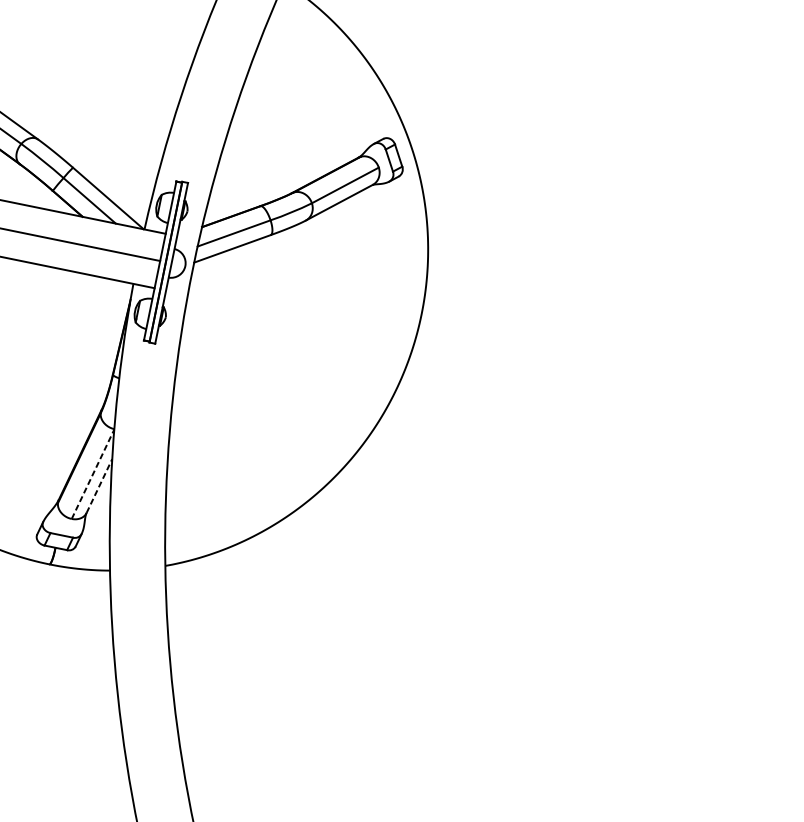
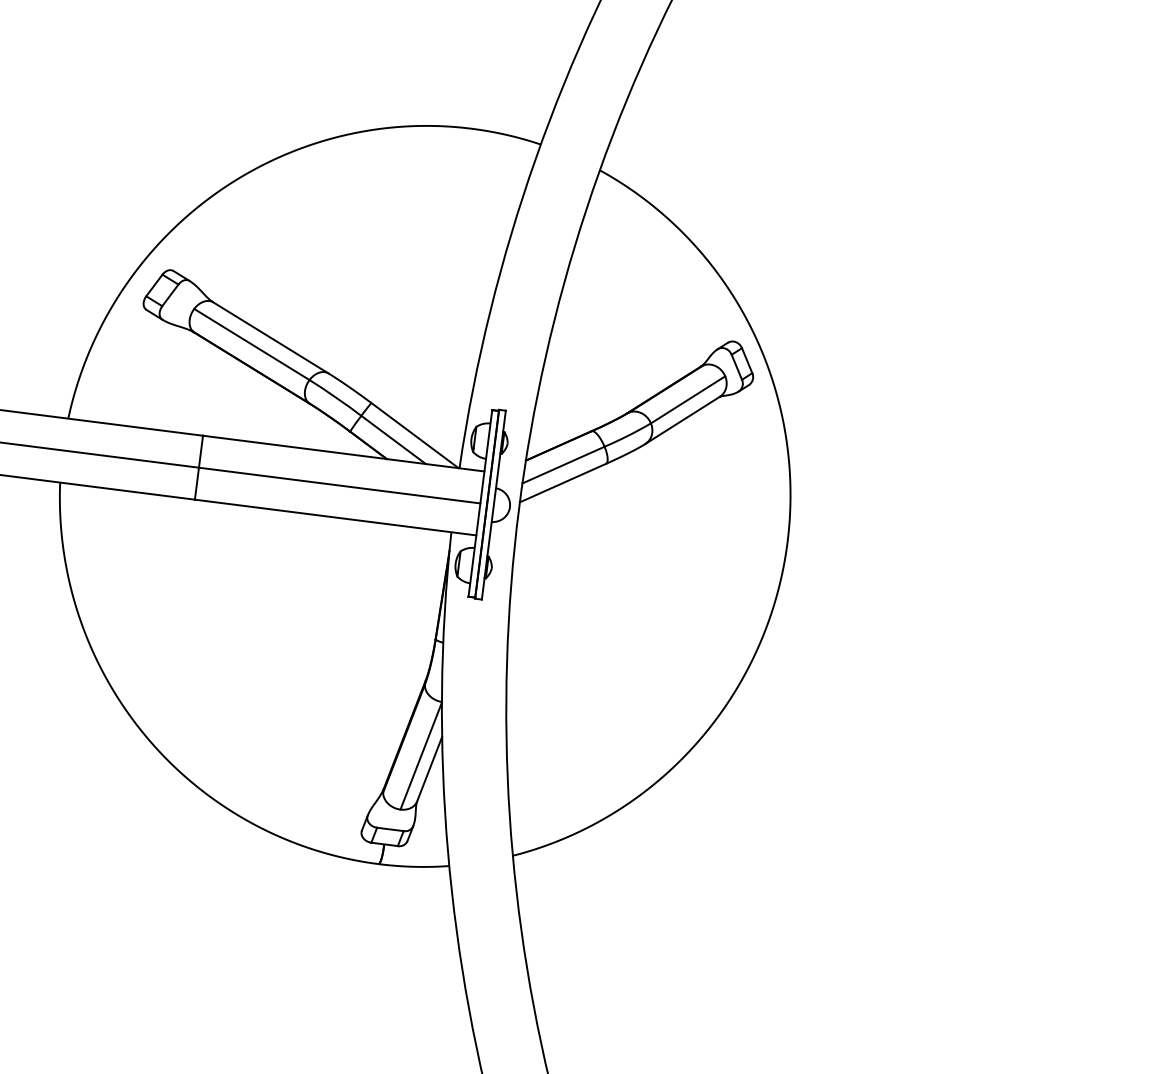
line: (93, 473) -> (421, 755), dashed -> solid
line: (99, 486) -> (429, 769), dashed -> solid

